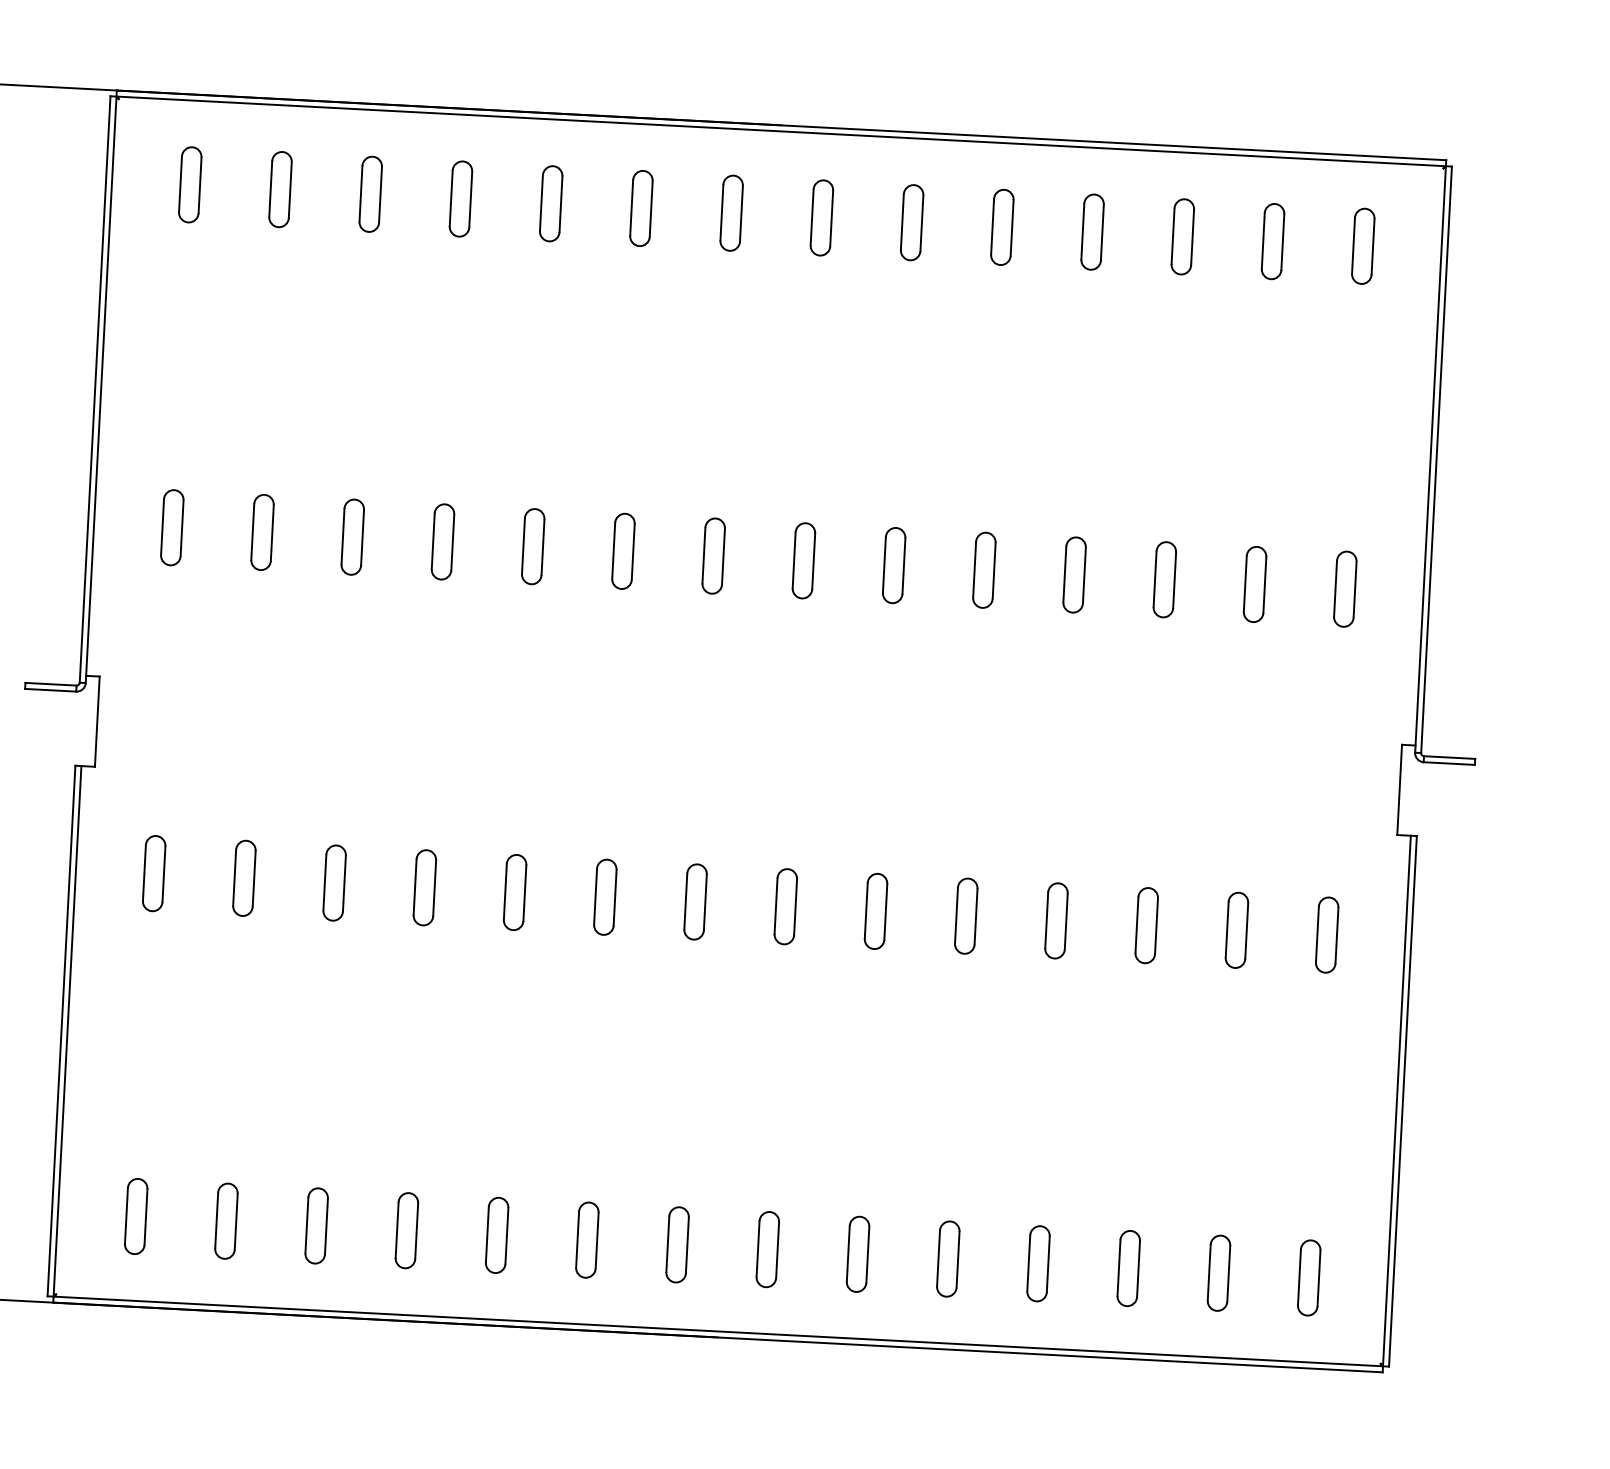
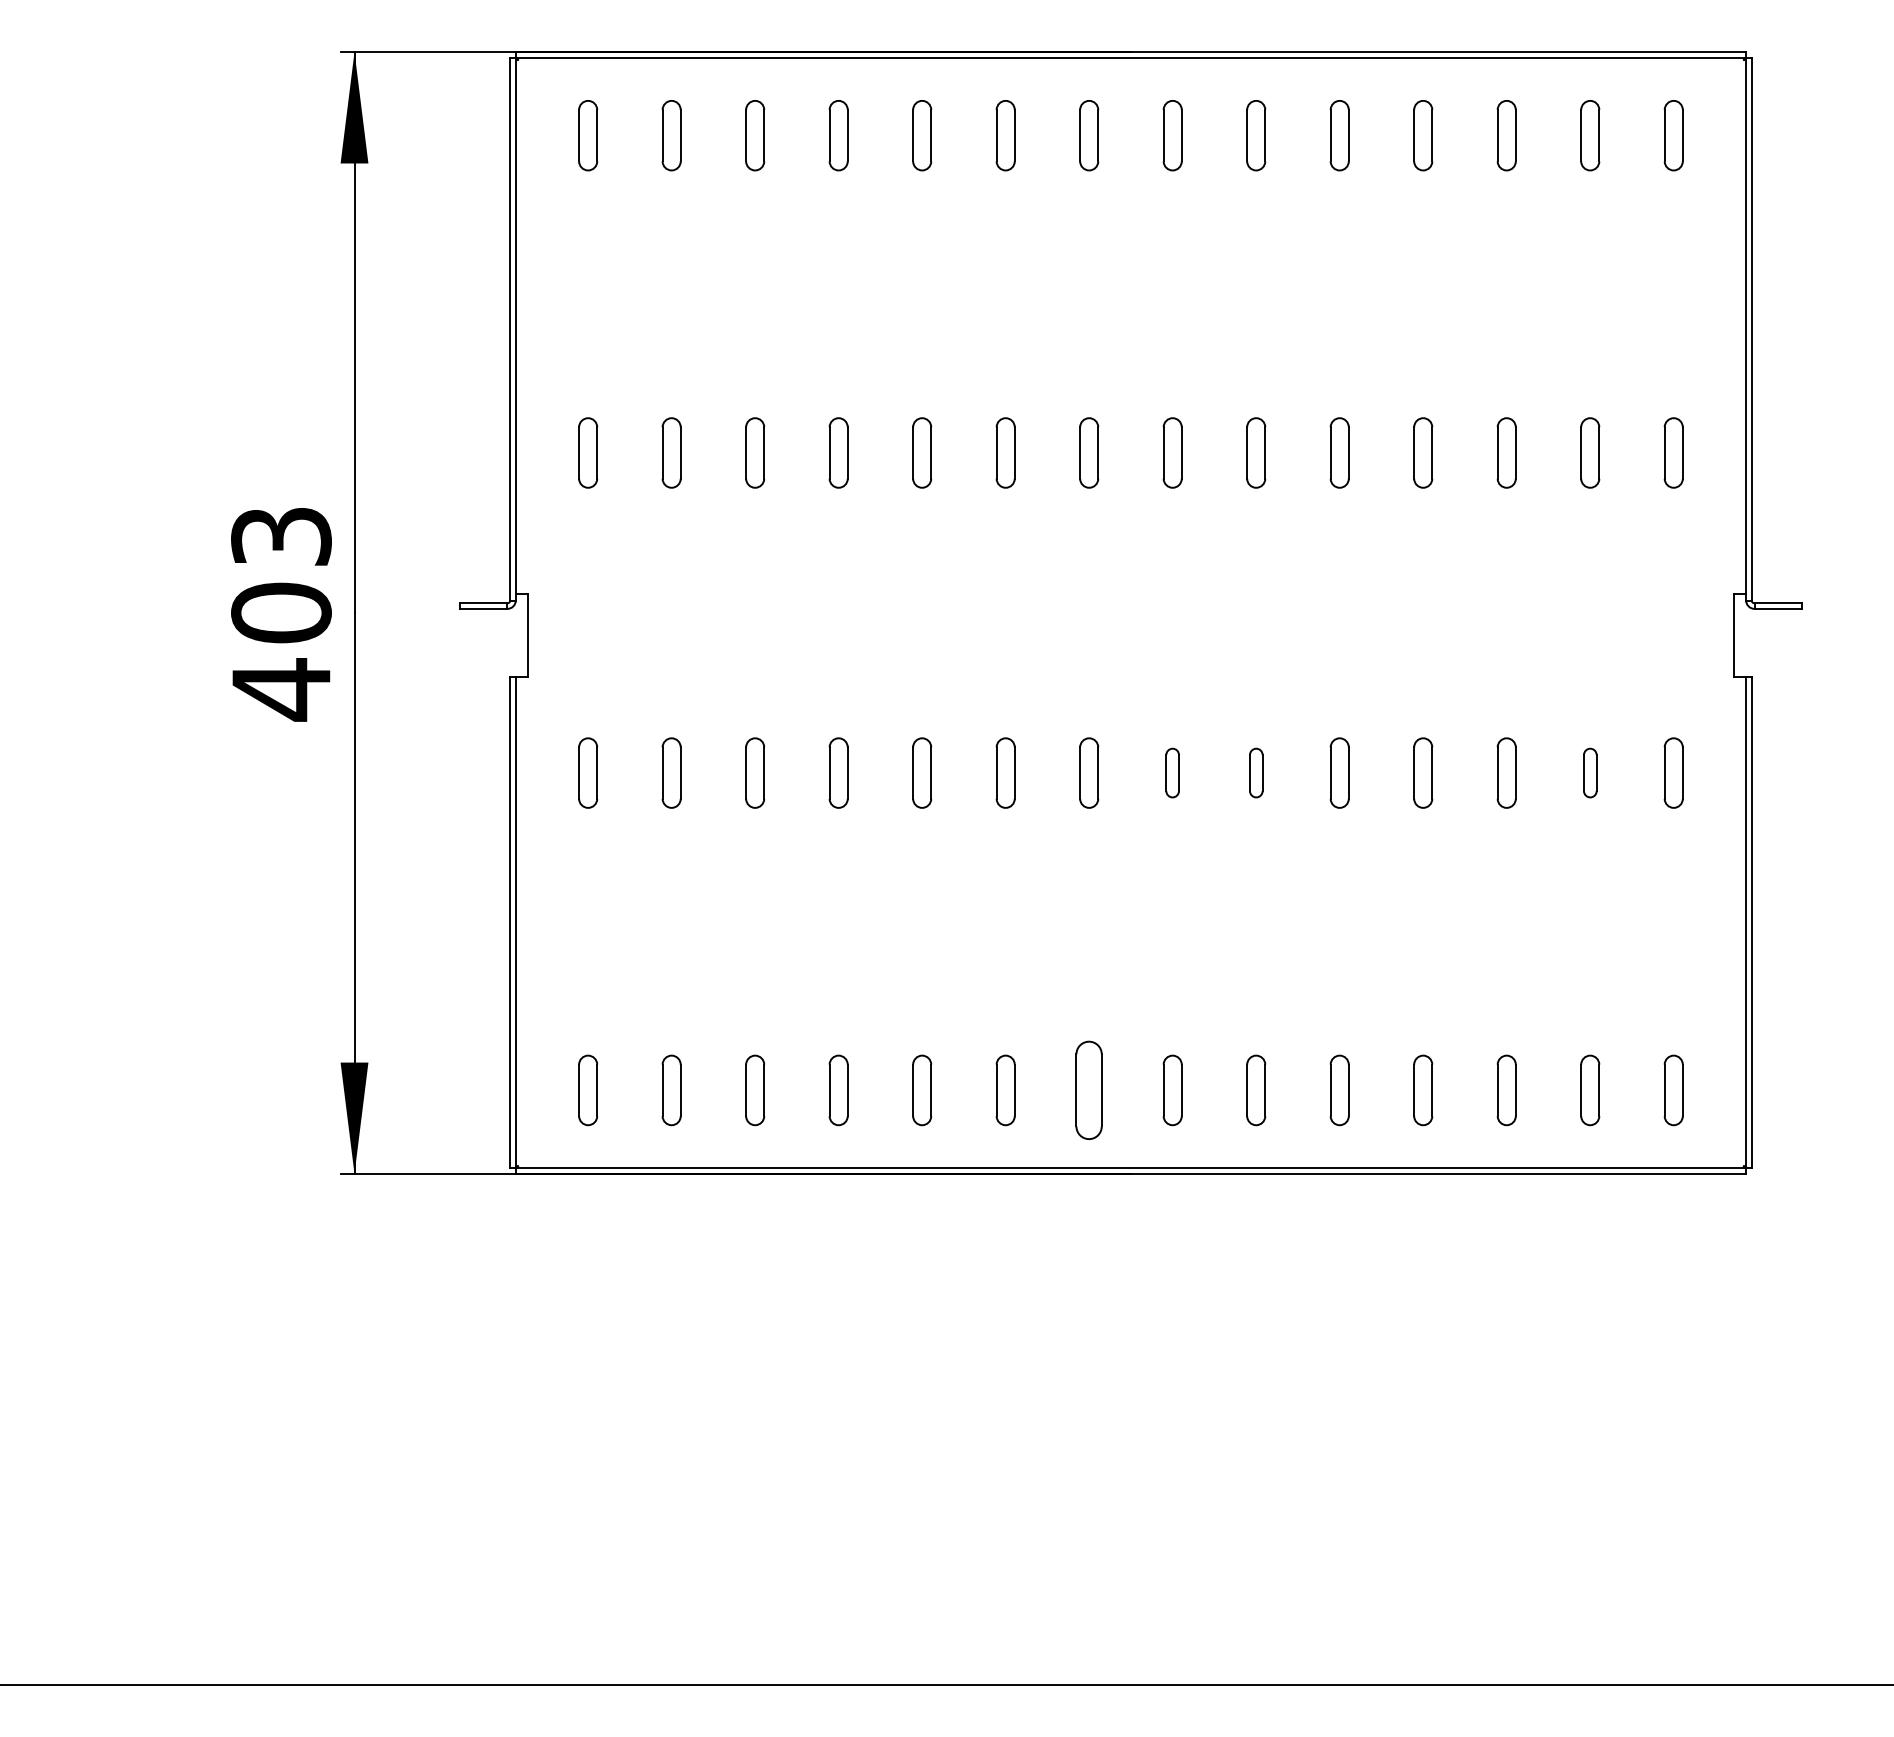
part: (785, 906) -> (1172, 772), size x0.7
part: (876, 910) -> (1256, 772), size x0.7
part: (1237, 929) -> (1590, 772), size x0.7
part: (677, 1244) -> (1089, 1090), size x1.4

